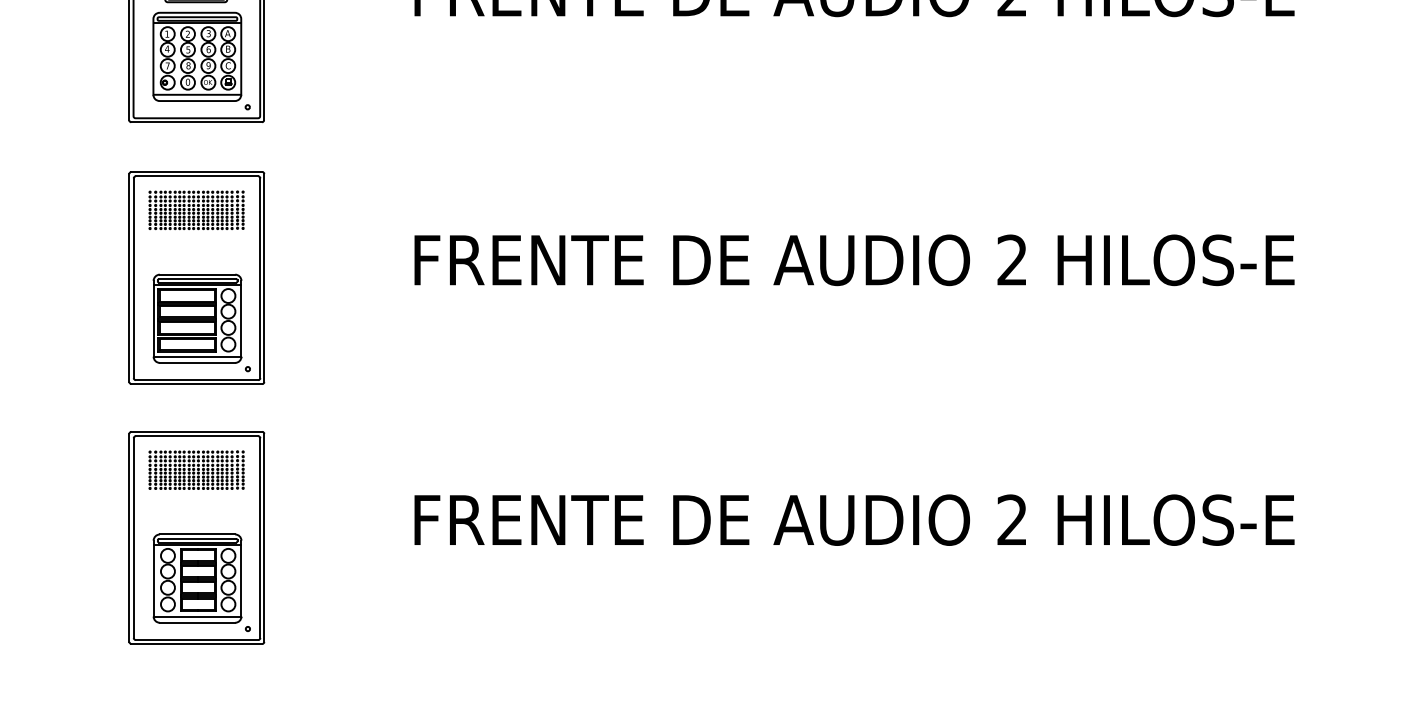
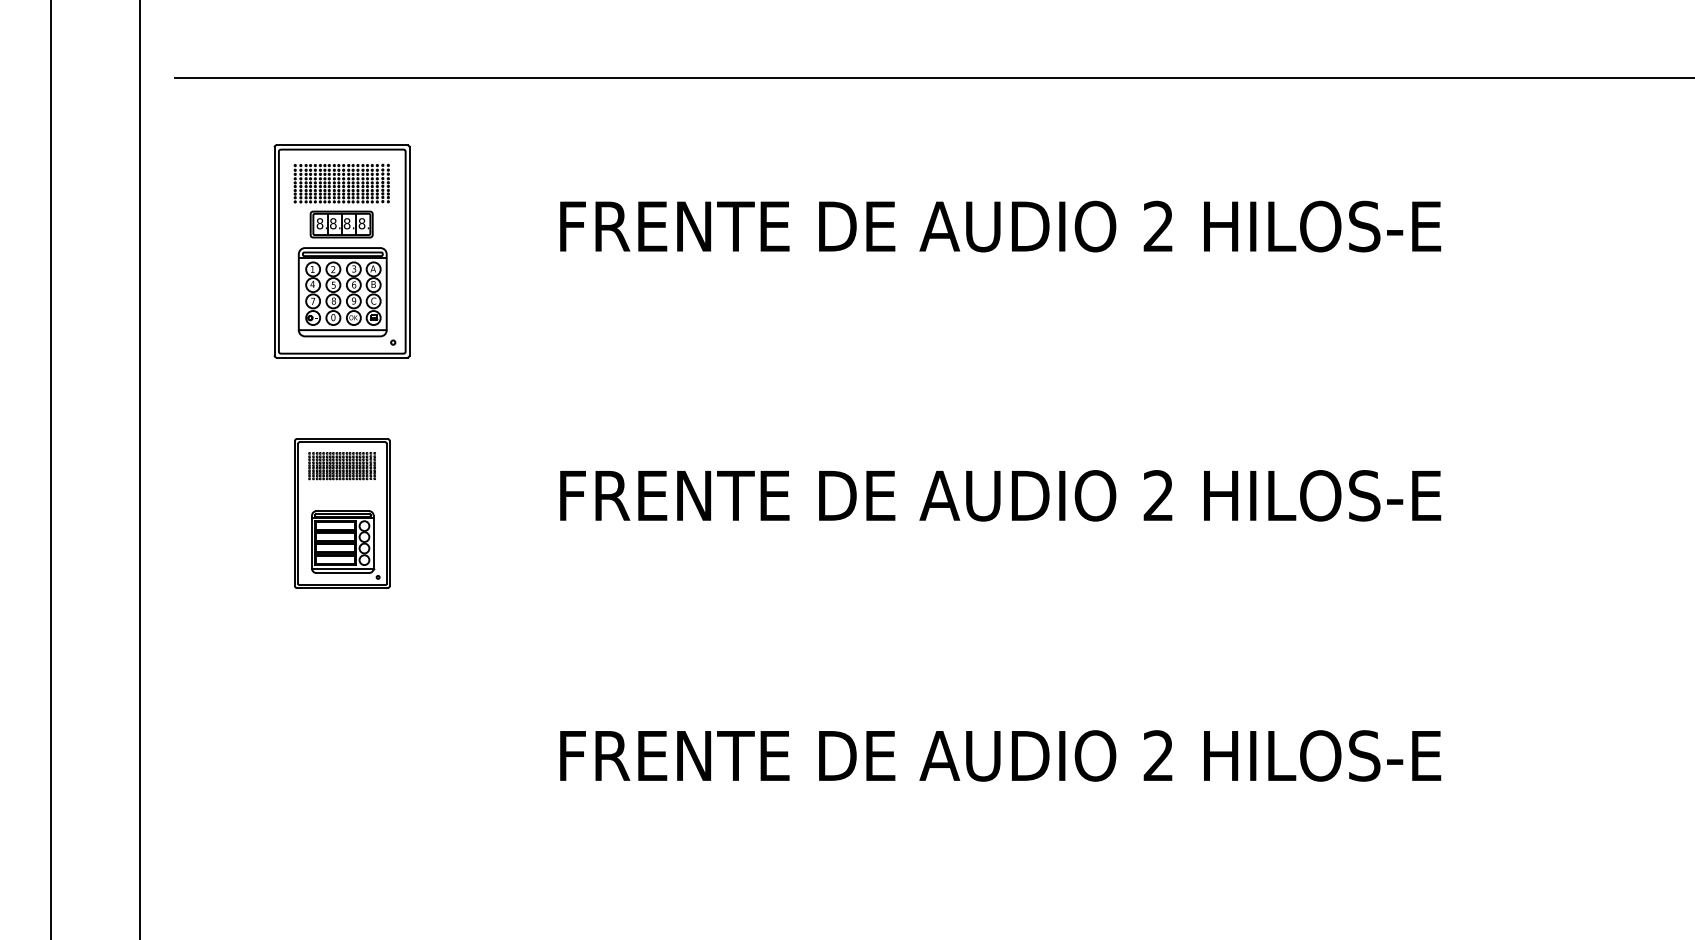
part: (197, 277) -> (342, 513), size x0.7
part: (197, 537) -> (342, 773), removed

